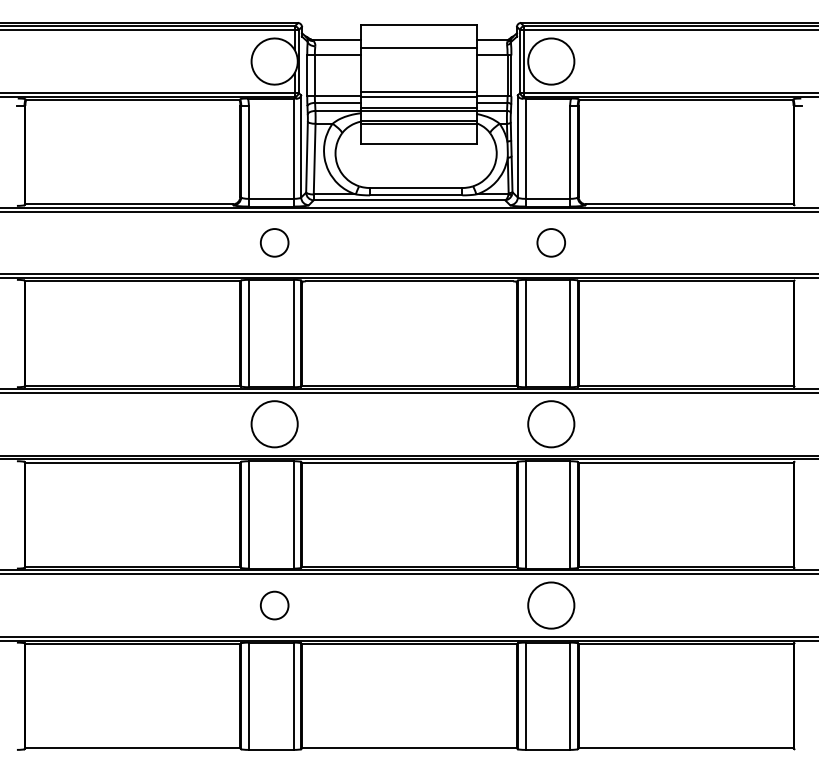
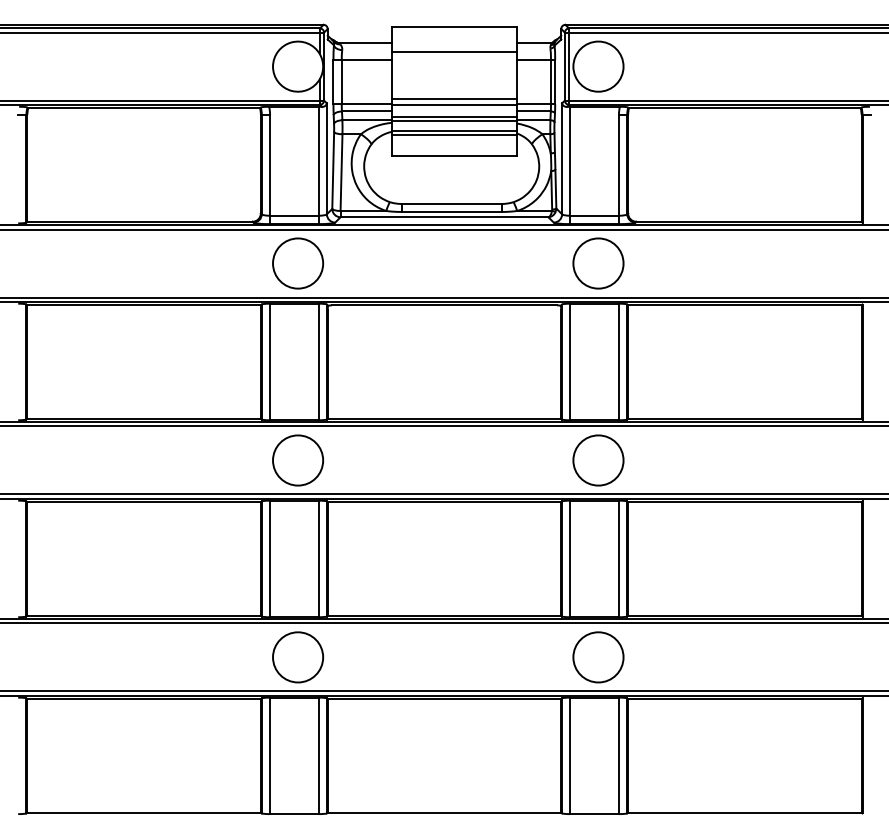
circle: (274, 242) -> (297, 263), size x1.67
circle: (551, 242) -> (598, 263), size x1.67
circle: (274, 605) -> (297, 657), size x1.67

